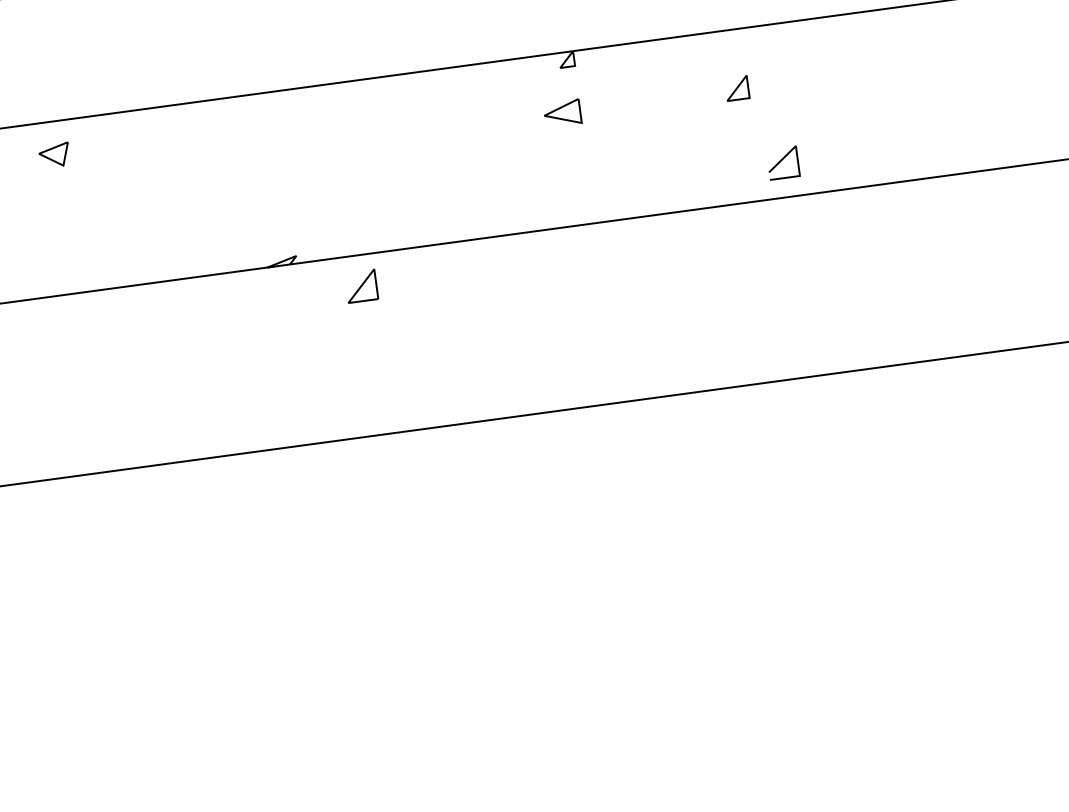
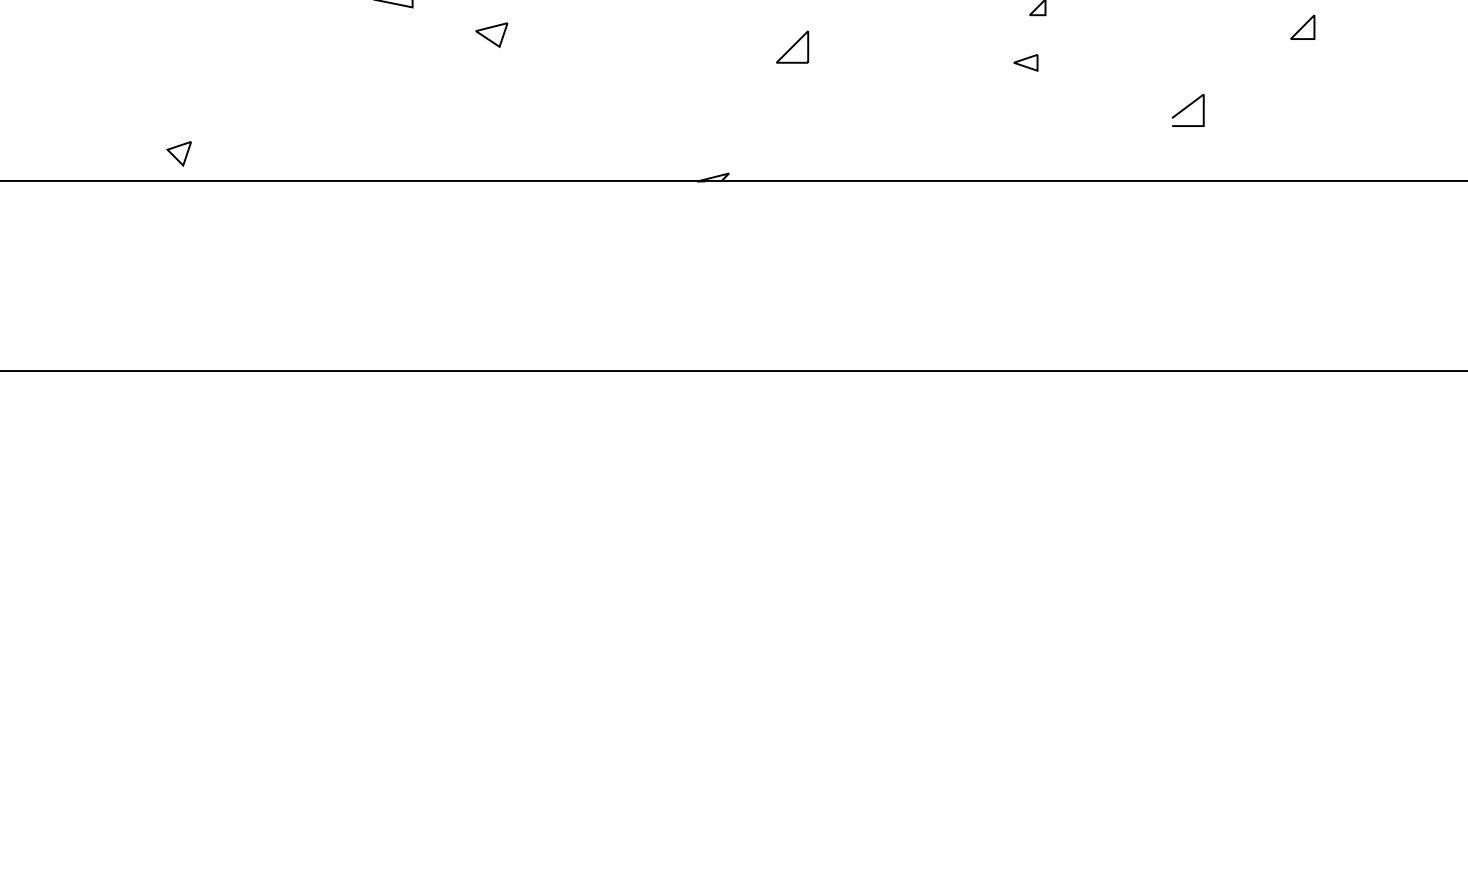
part: (736, 87) -> (1302, 26), moved
part: (562, 113) -> (1025, 62), size x0.62
line: (781, 161) -> (1186, 108), moved
part: (361, 285) -> (792, 46), moved

